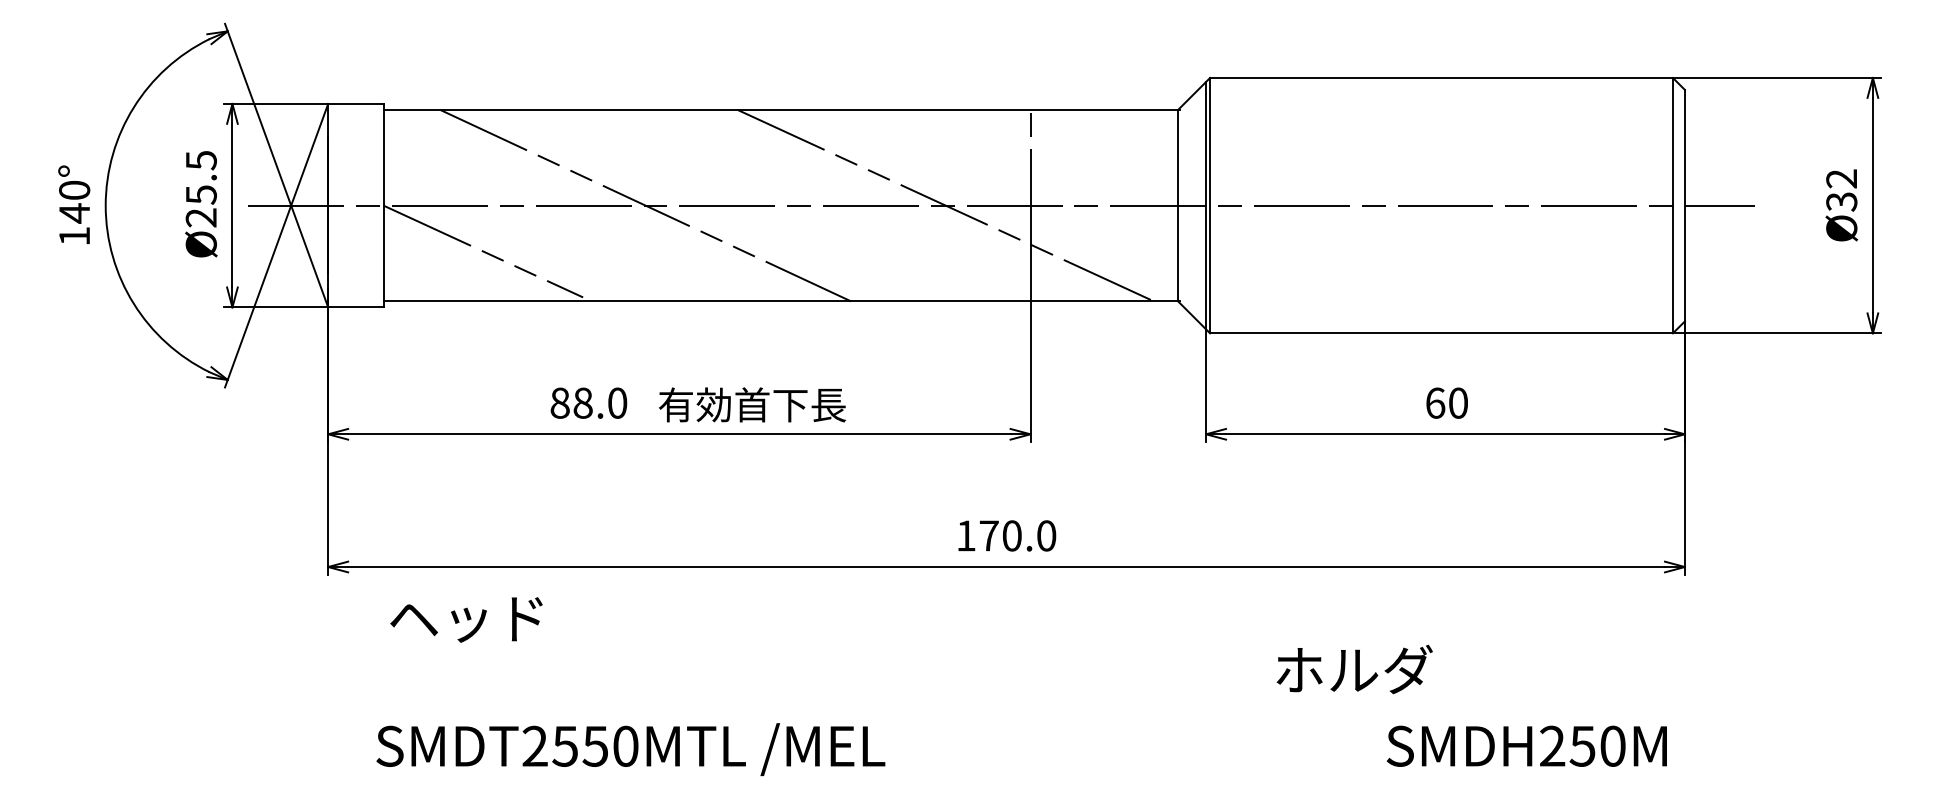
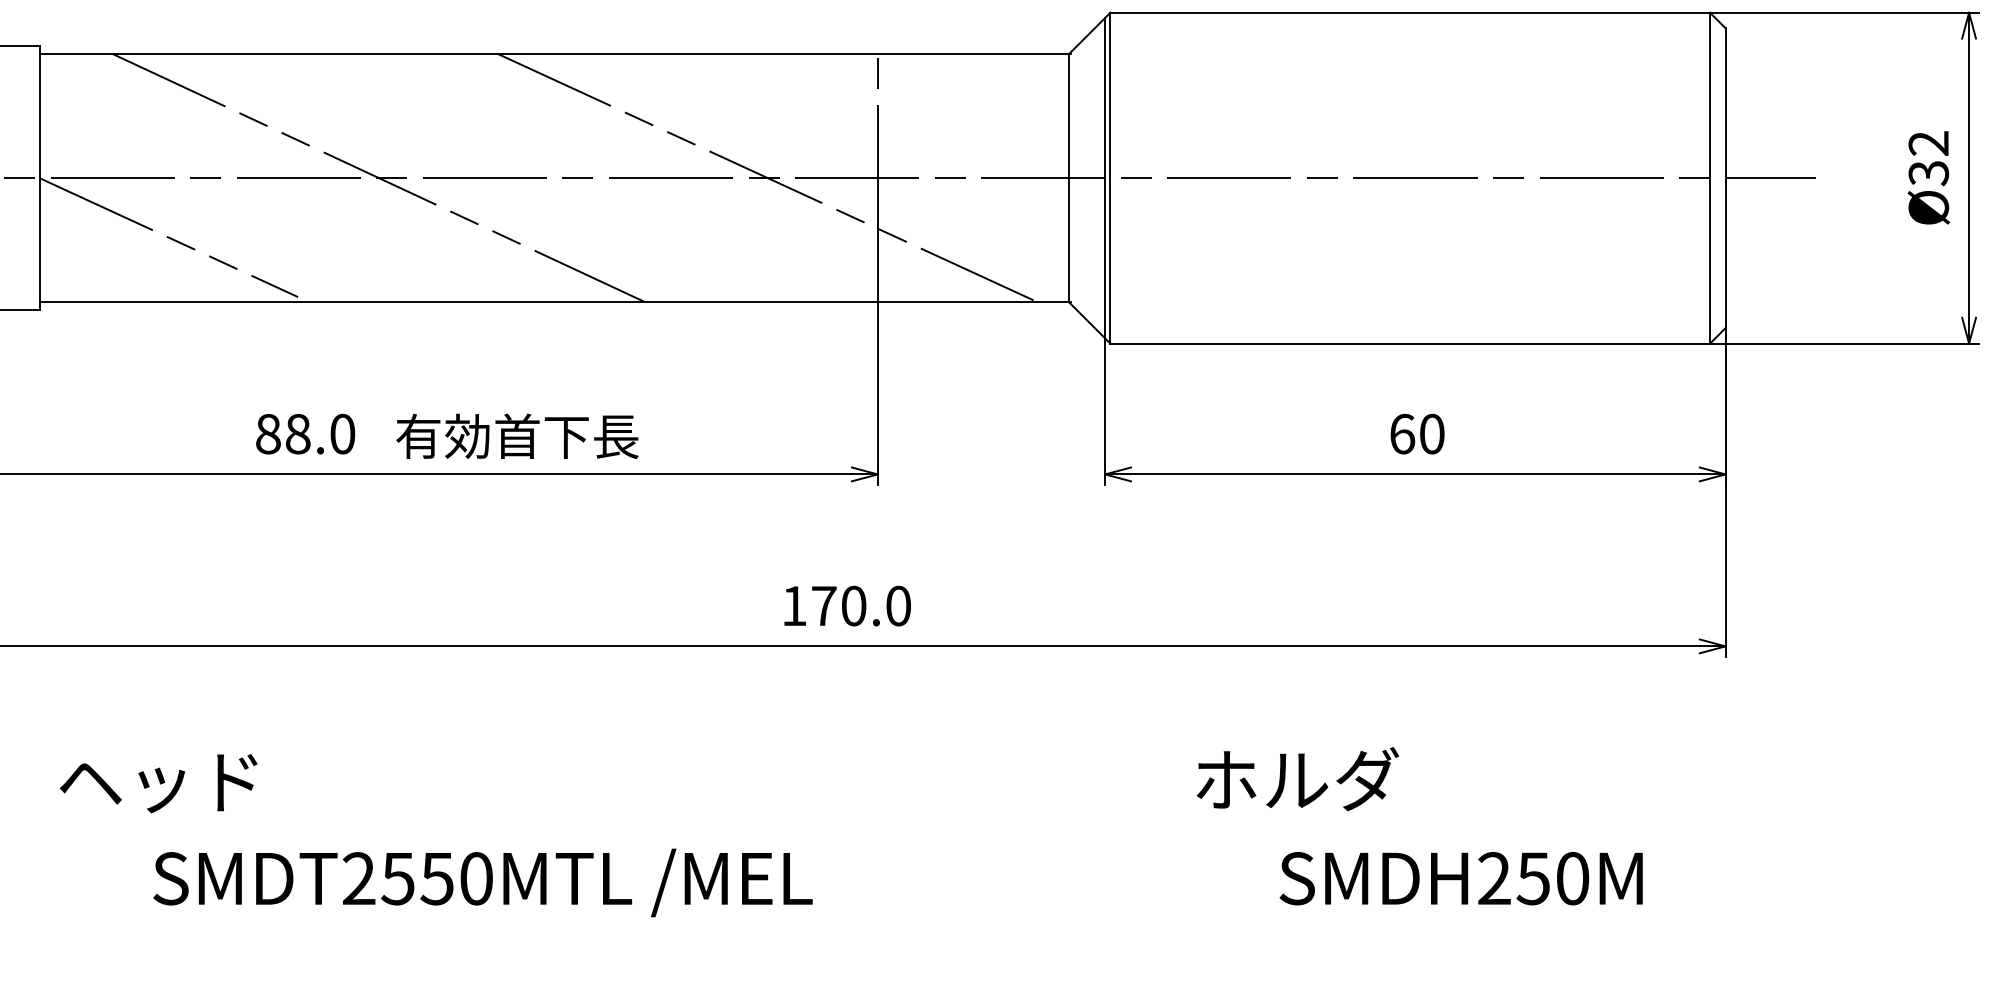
text: (466, 619) -> (158, 783), moved
text: (1526, 745) -> (1460, 877), moved
text: (630, 749) -> (482, 882), moved

